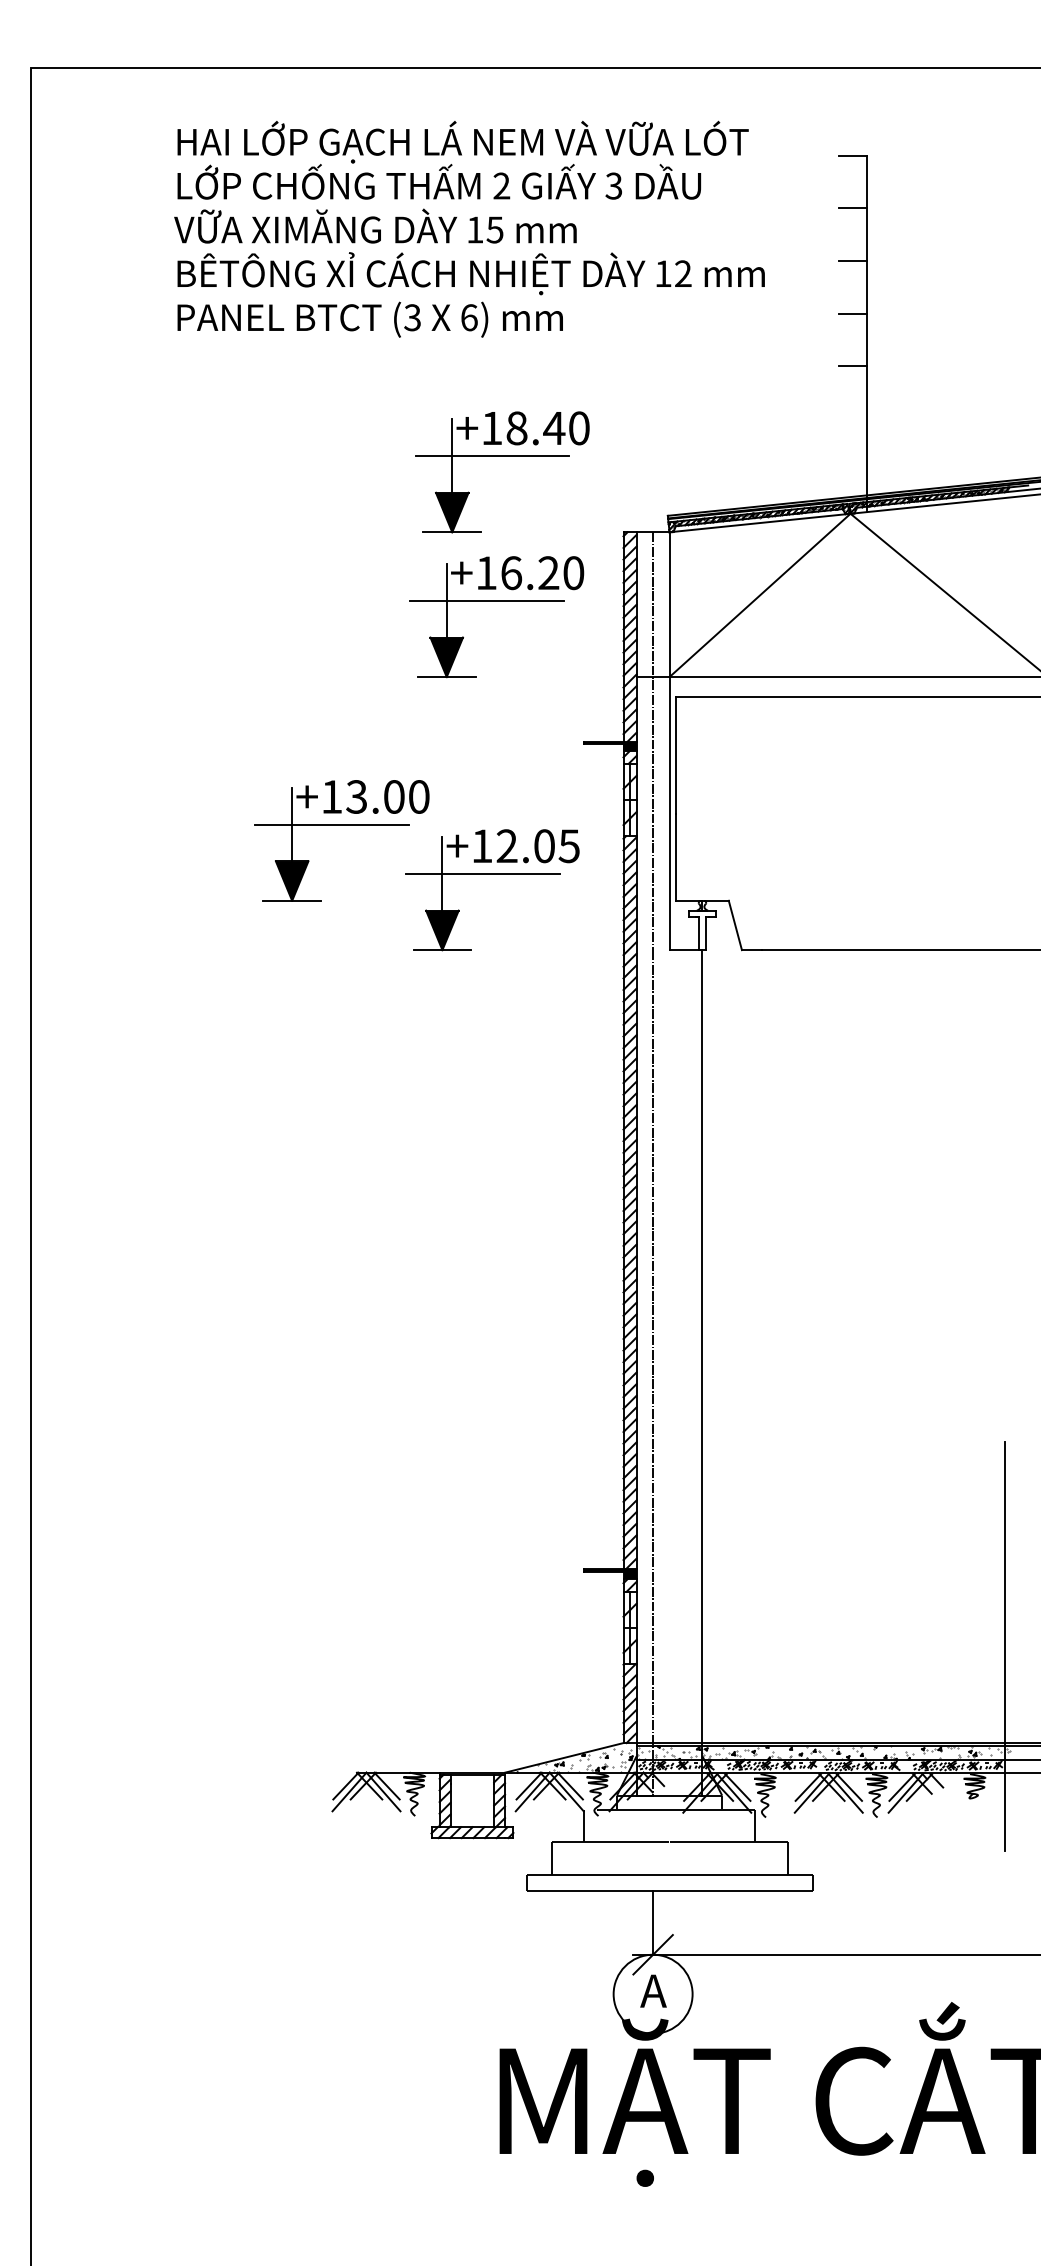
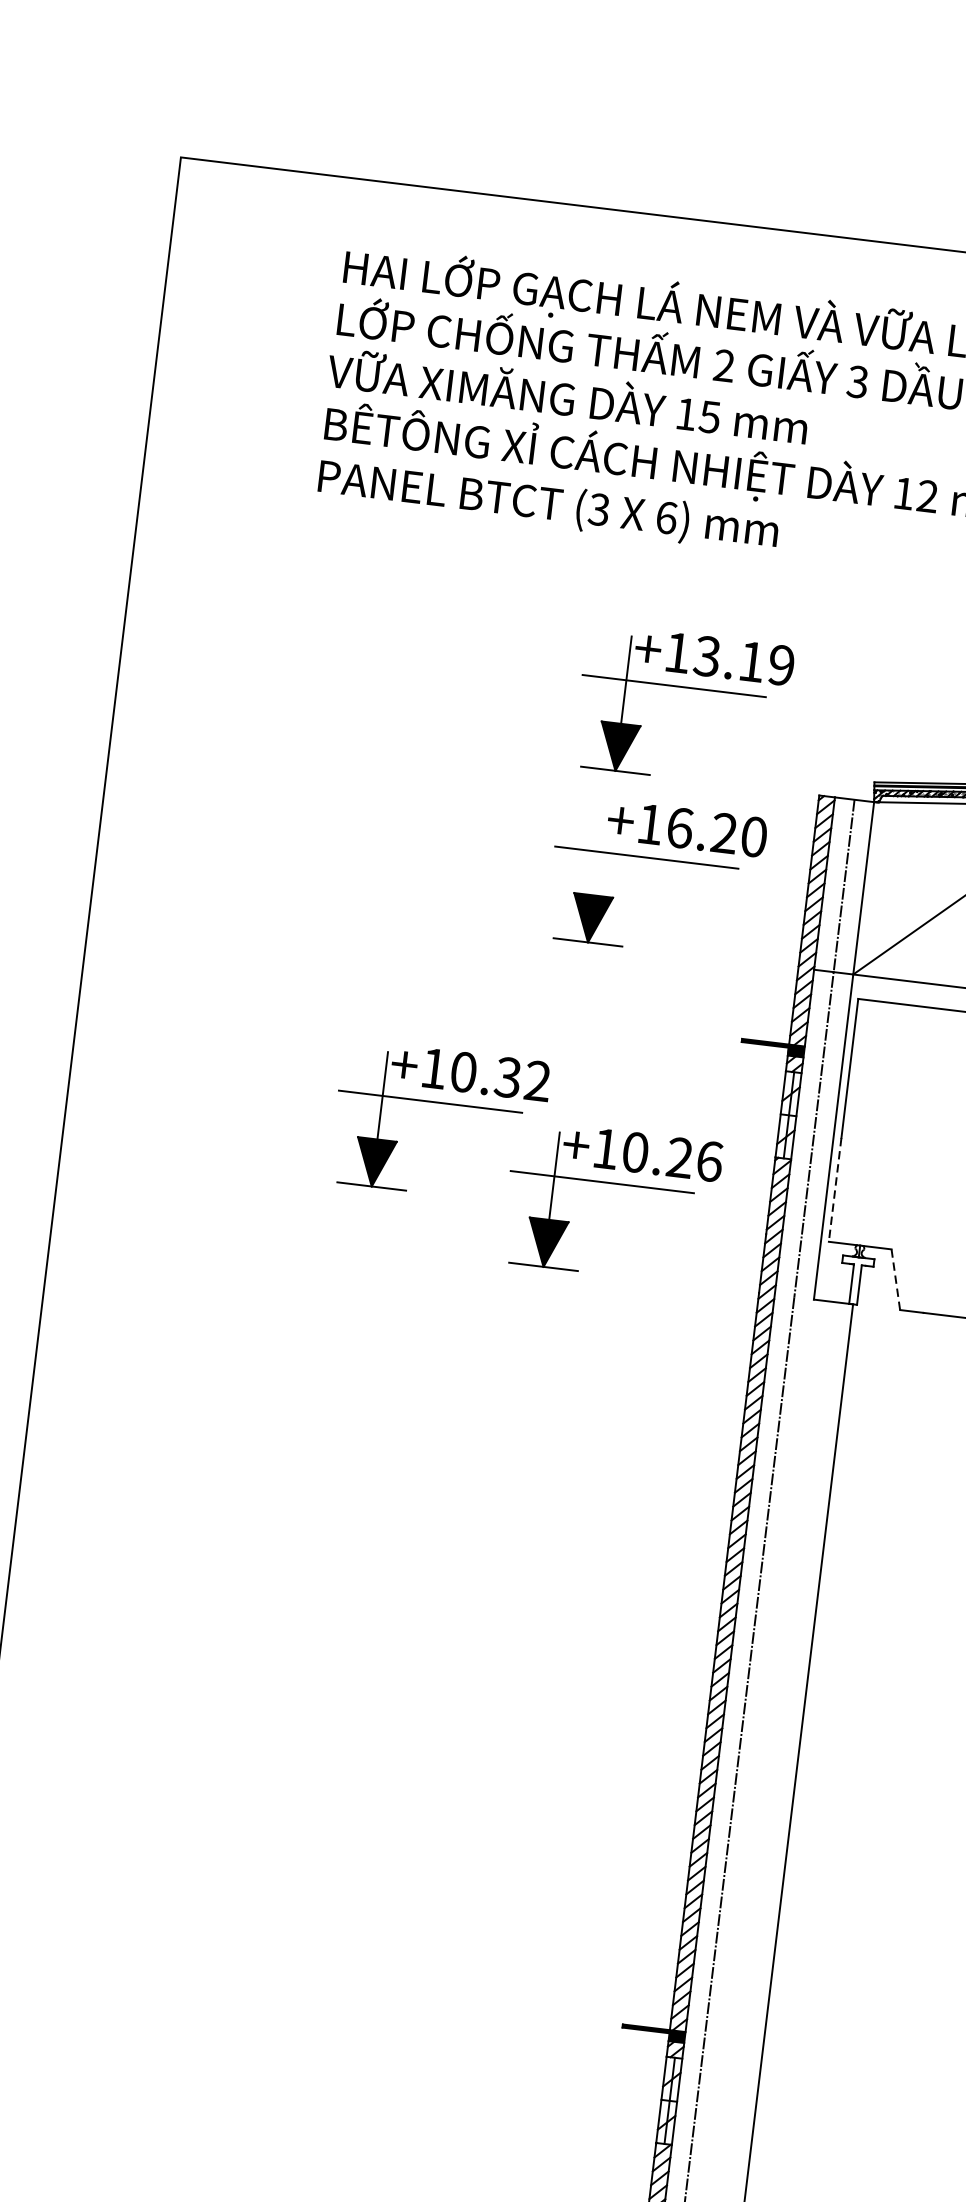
text: (547, 428) -> (743, 661), +18.40 -> +13.19
line: (446, 600) -> (598, 851), removed
text: (387, 796) -> (500, 1076), +13.00 -> +10.32
text: (538, 846) -> (672, 1157), +12.05 -> +10.26
line: (676, 857) -> (835, 1190), solid -> dashed
line: (735, 925) -> (895, 1279), solid -> dashed

